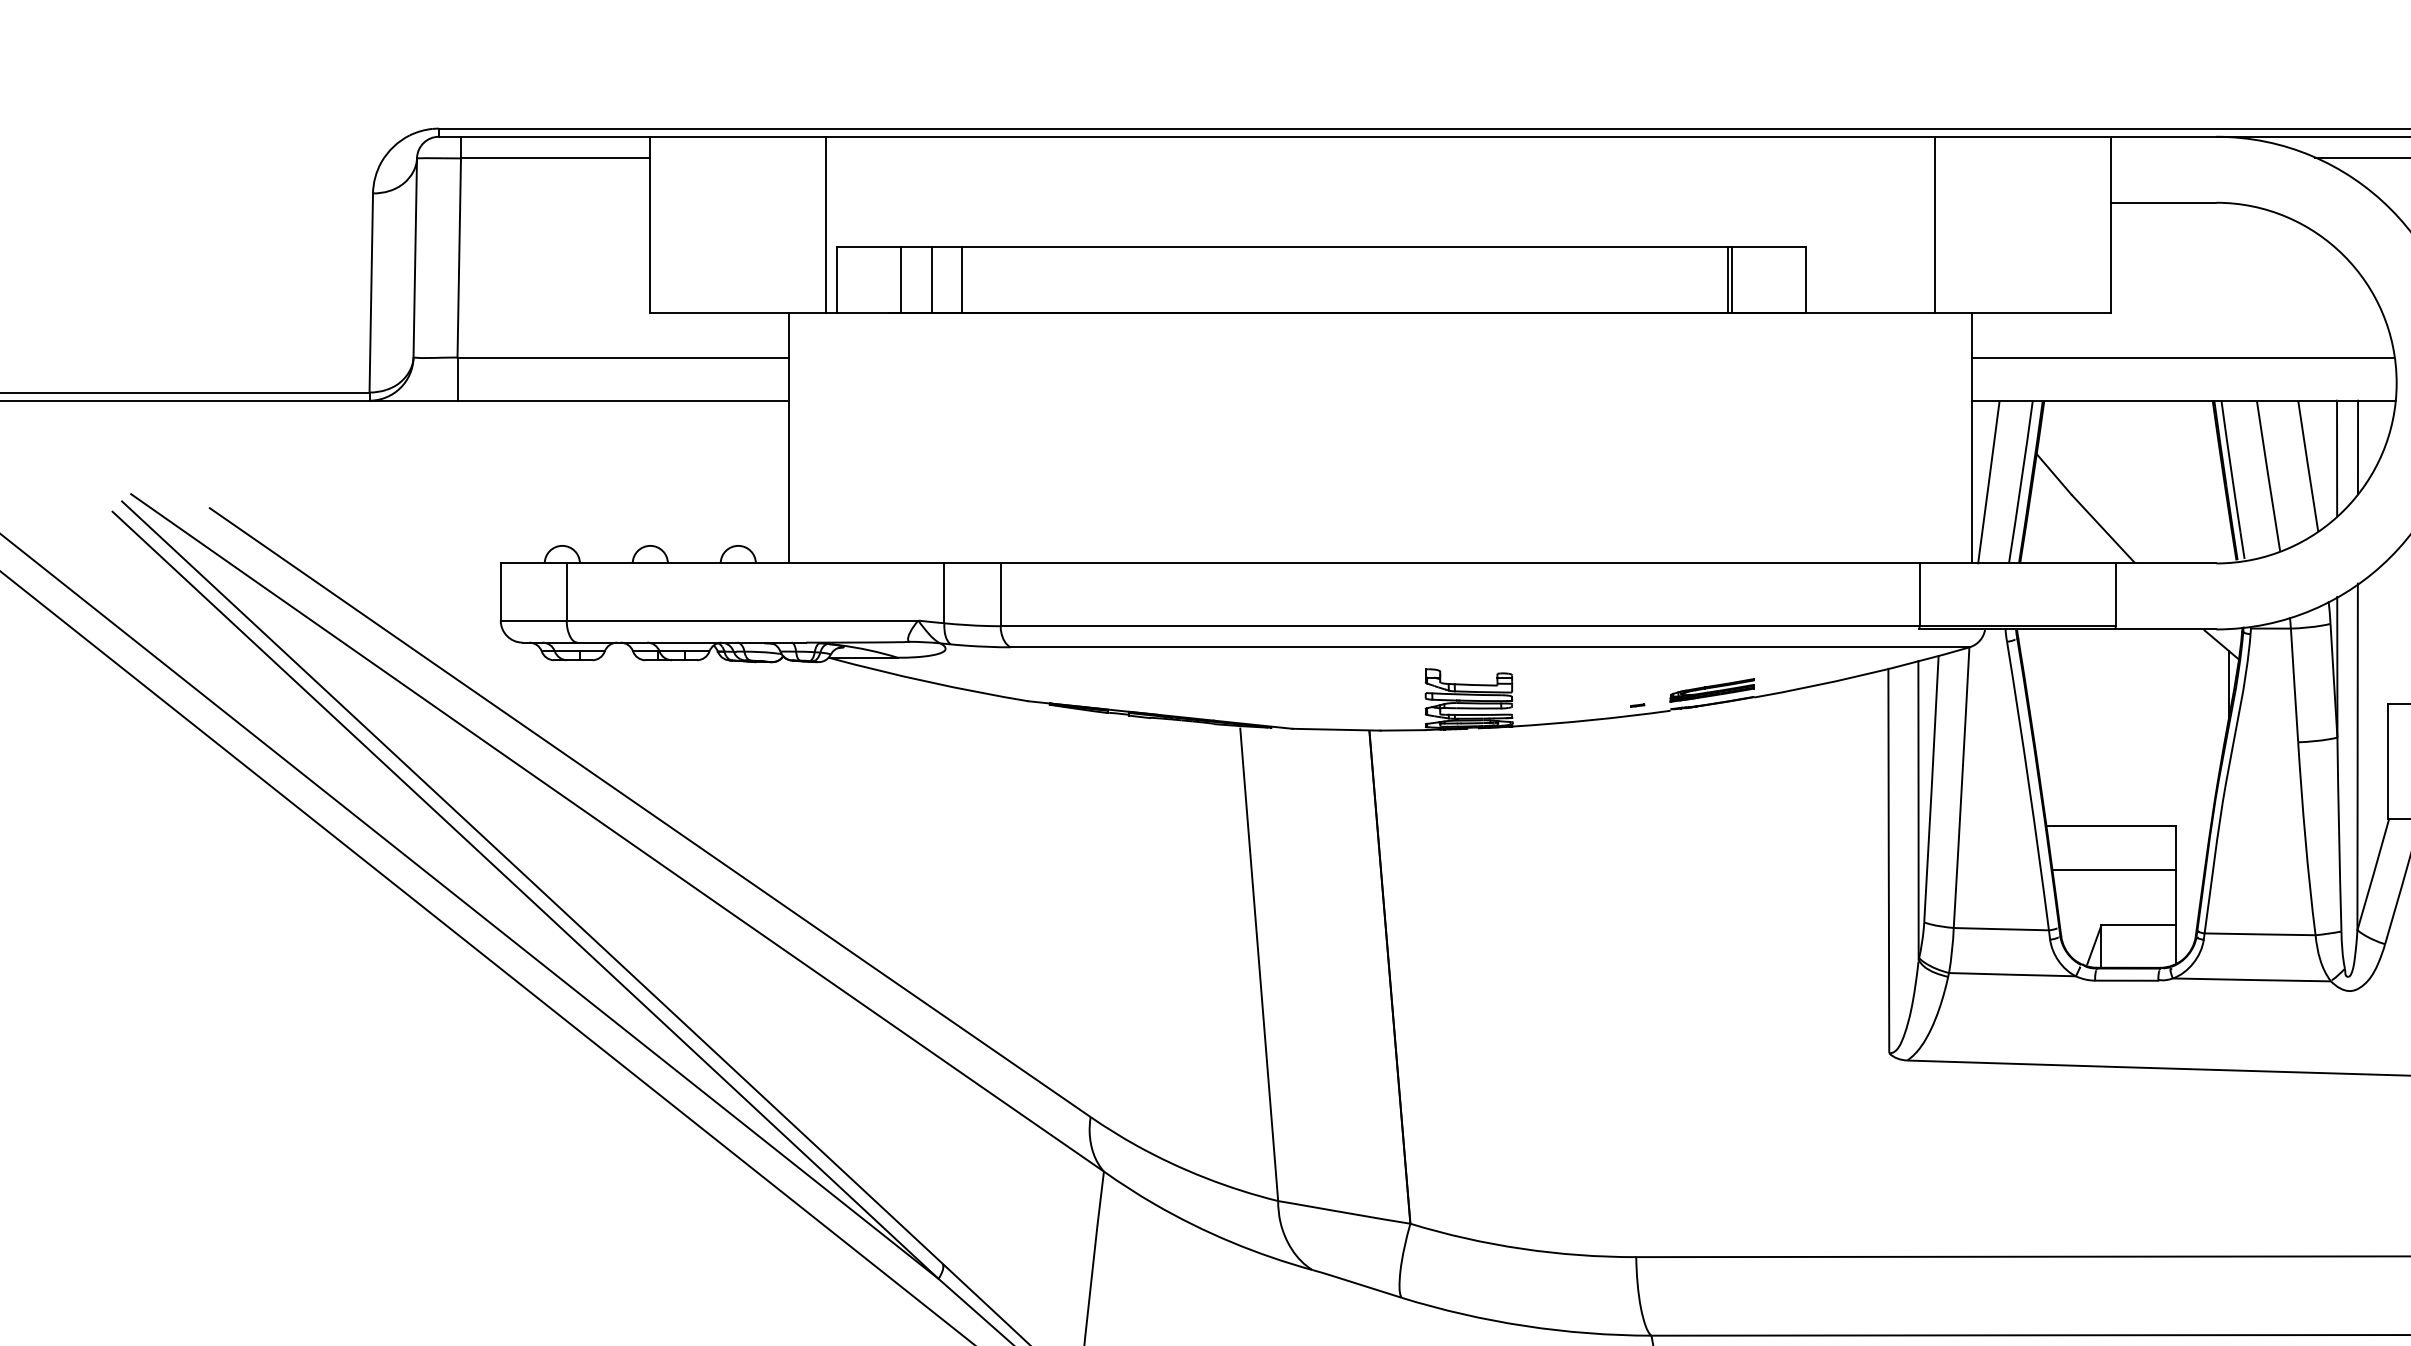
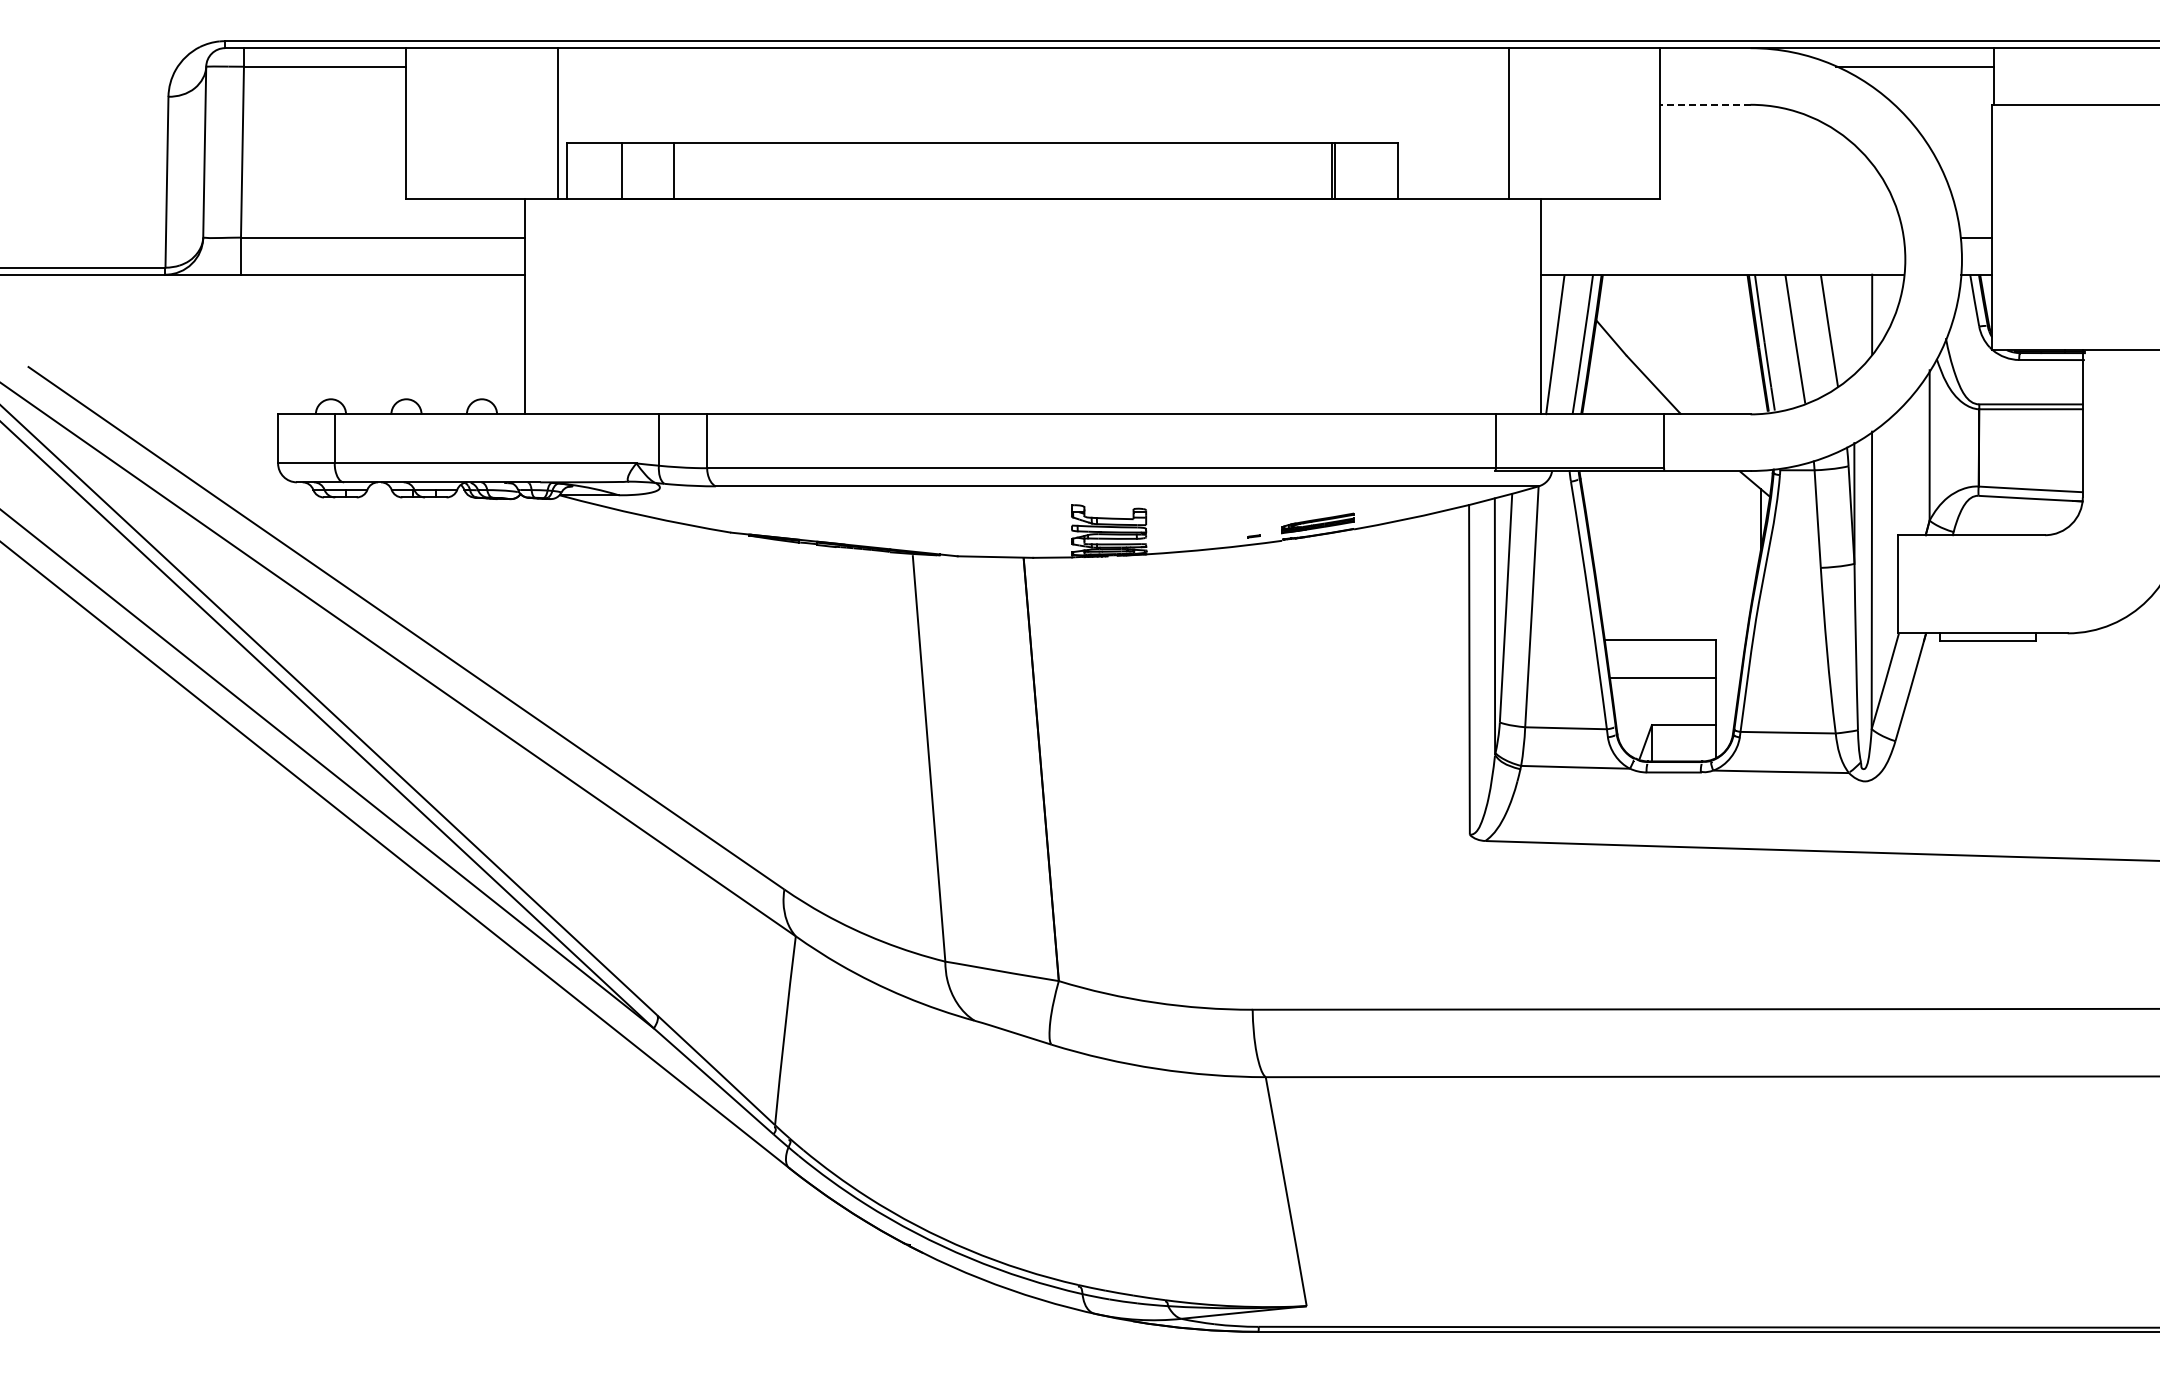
line: (2162, 202) -> (1704, 104), solid -> dashed
line: (931, 279) -> (647, 170), removed
line: (2183, 357) -> (1722, 237), removed
line: (2337, 457) -> (1854, 323), removed

